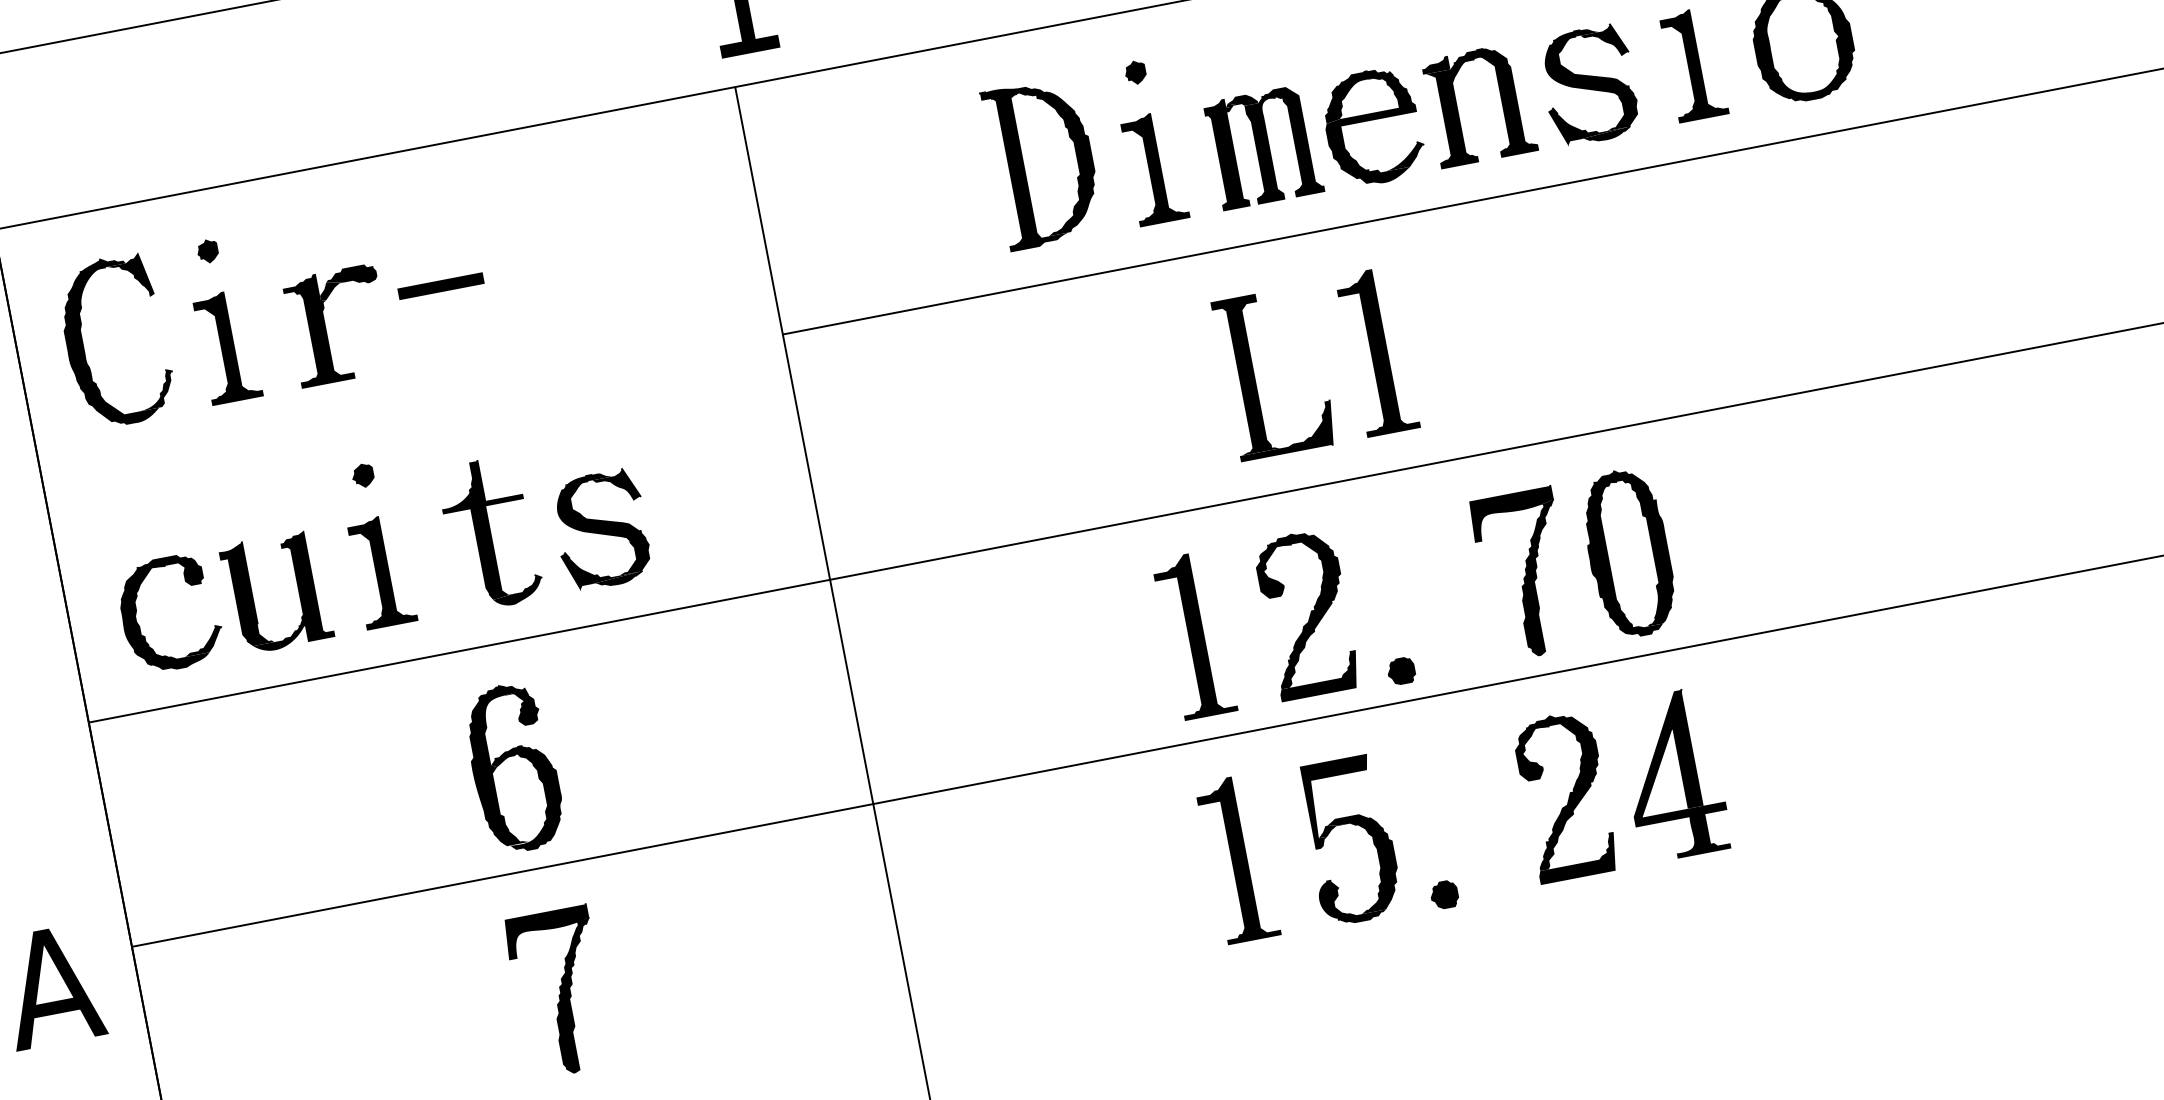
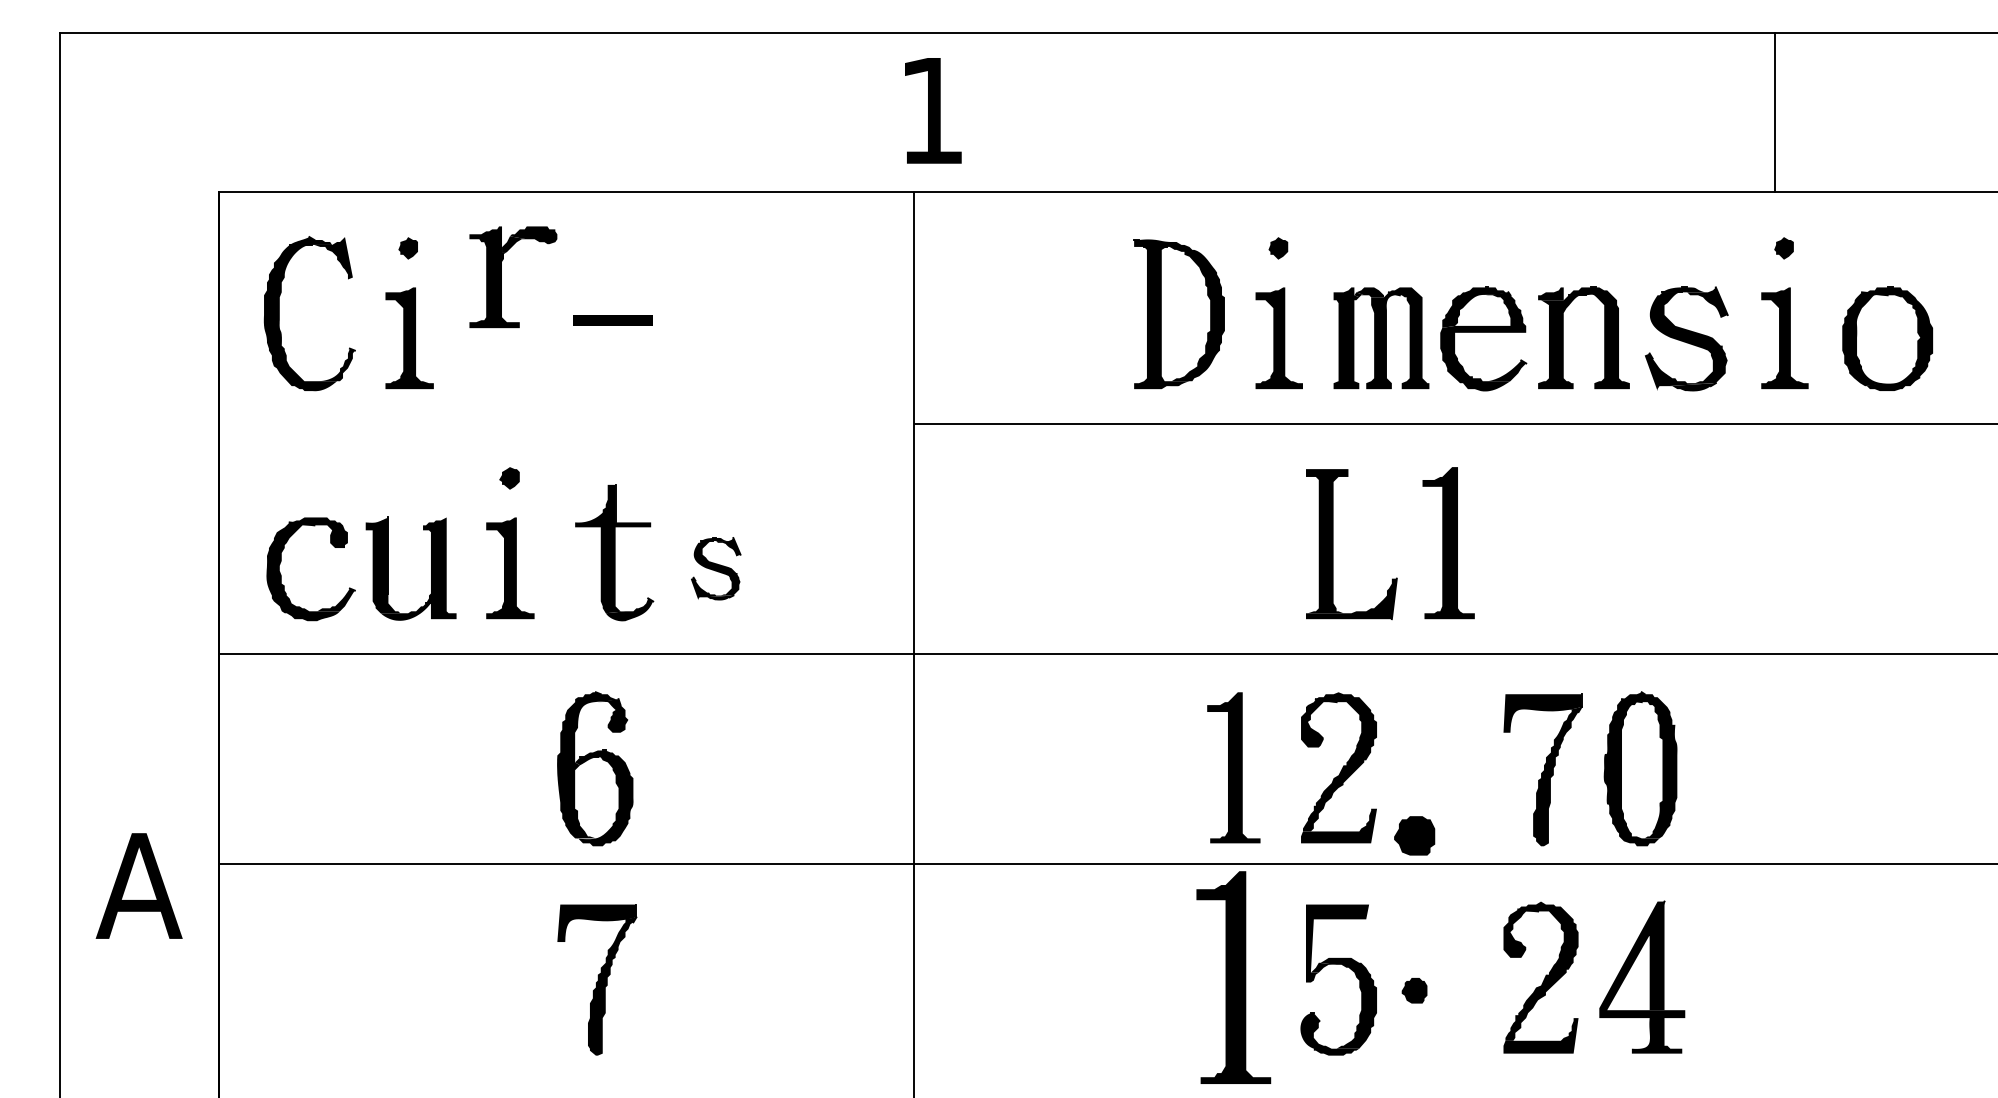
part: (325, 328) -> (501, 277), moved
part: (601, 529) -> (715, 568), size x0.6
part: (1401, 670) -> (1414, 835), size x1.6
part: (1237, 859) -> (1233, 977), size x1.4
part: (1444, 894) -> (1414, 990), moved

